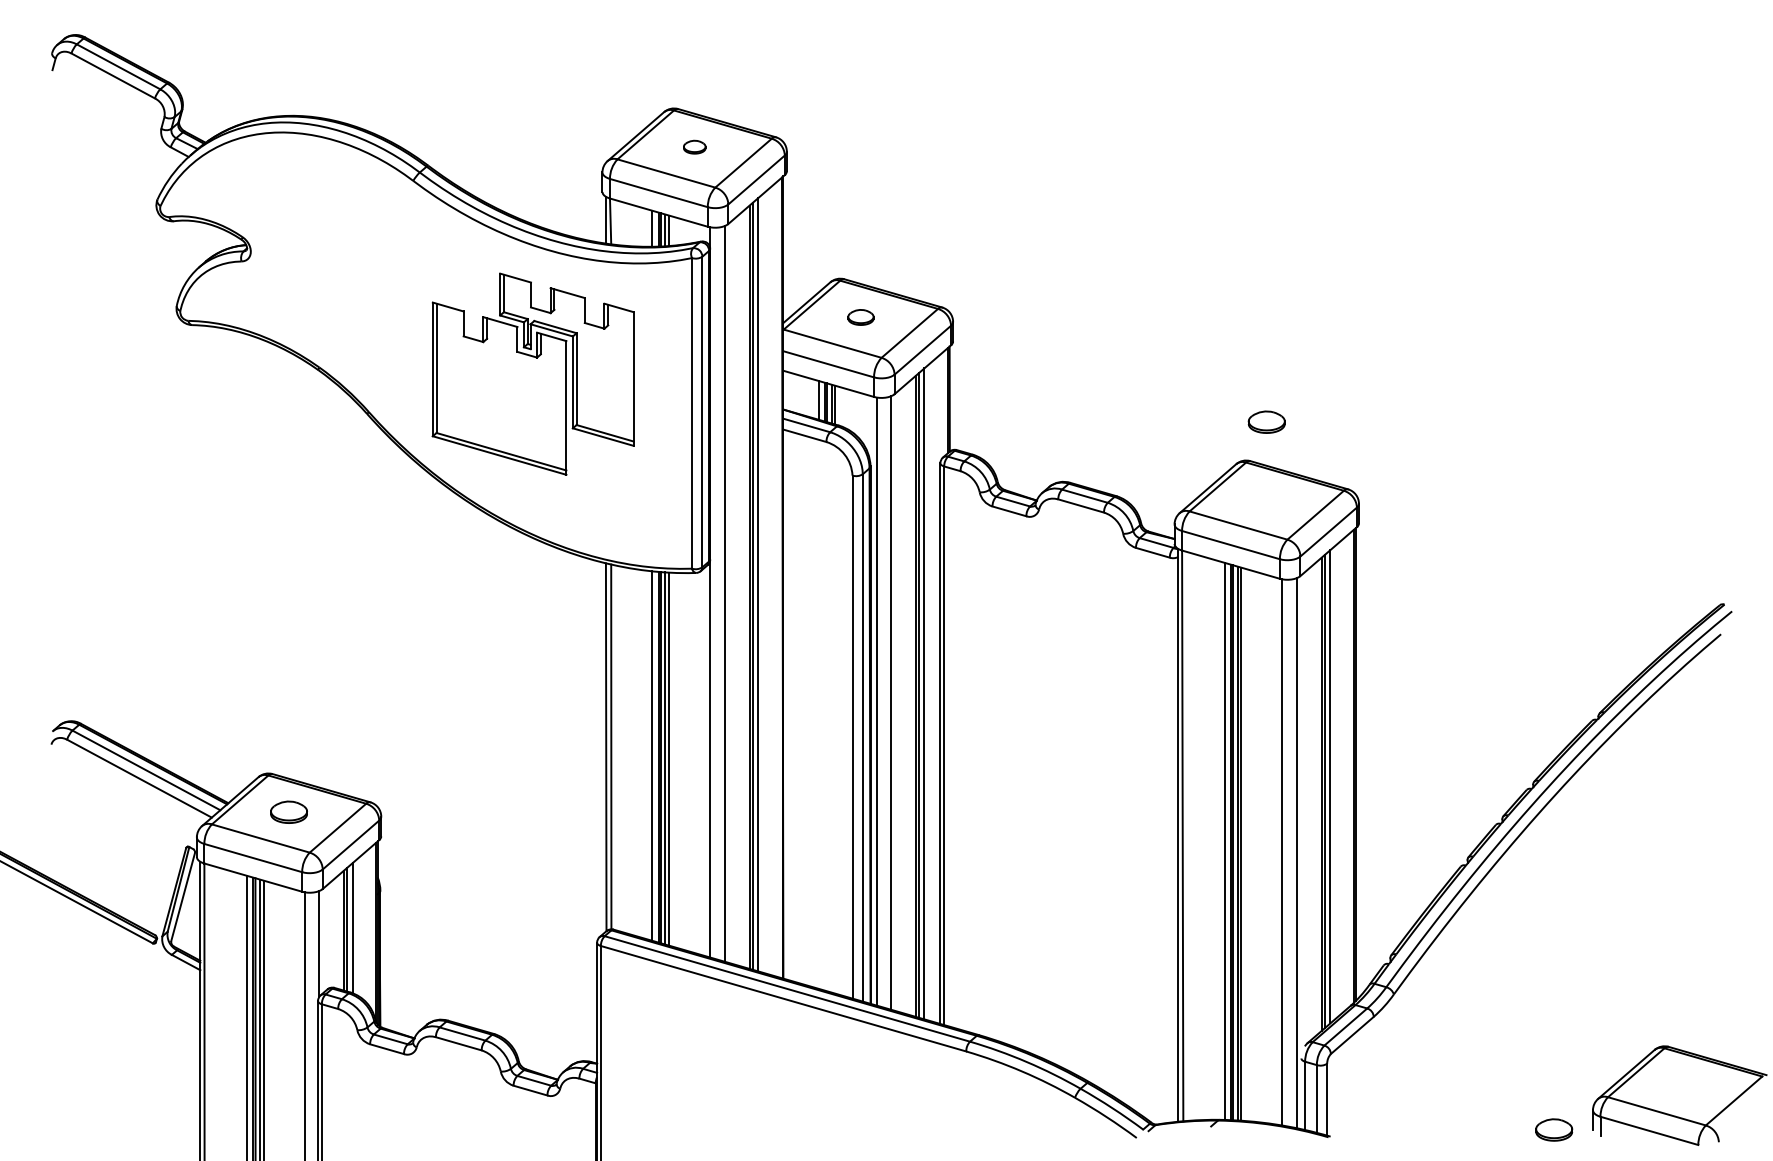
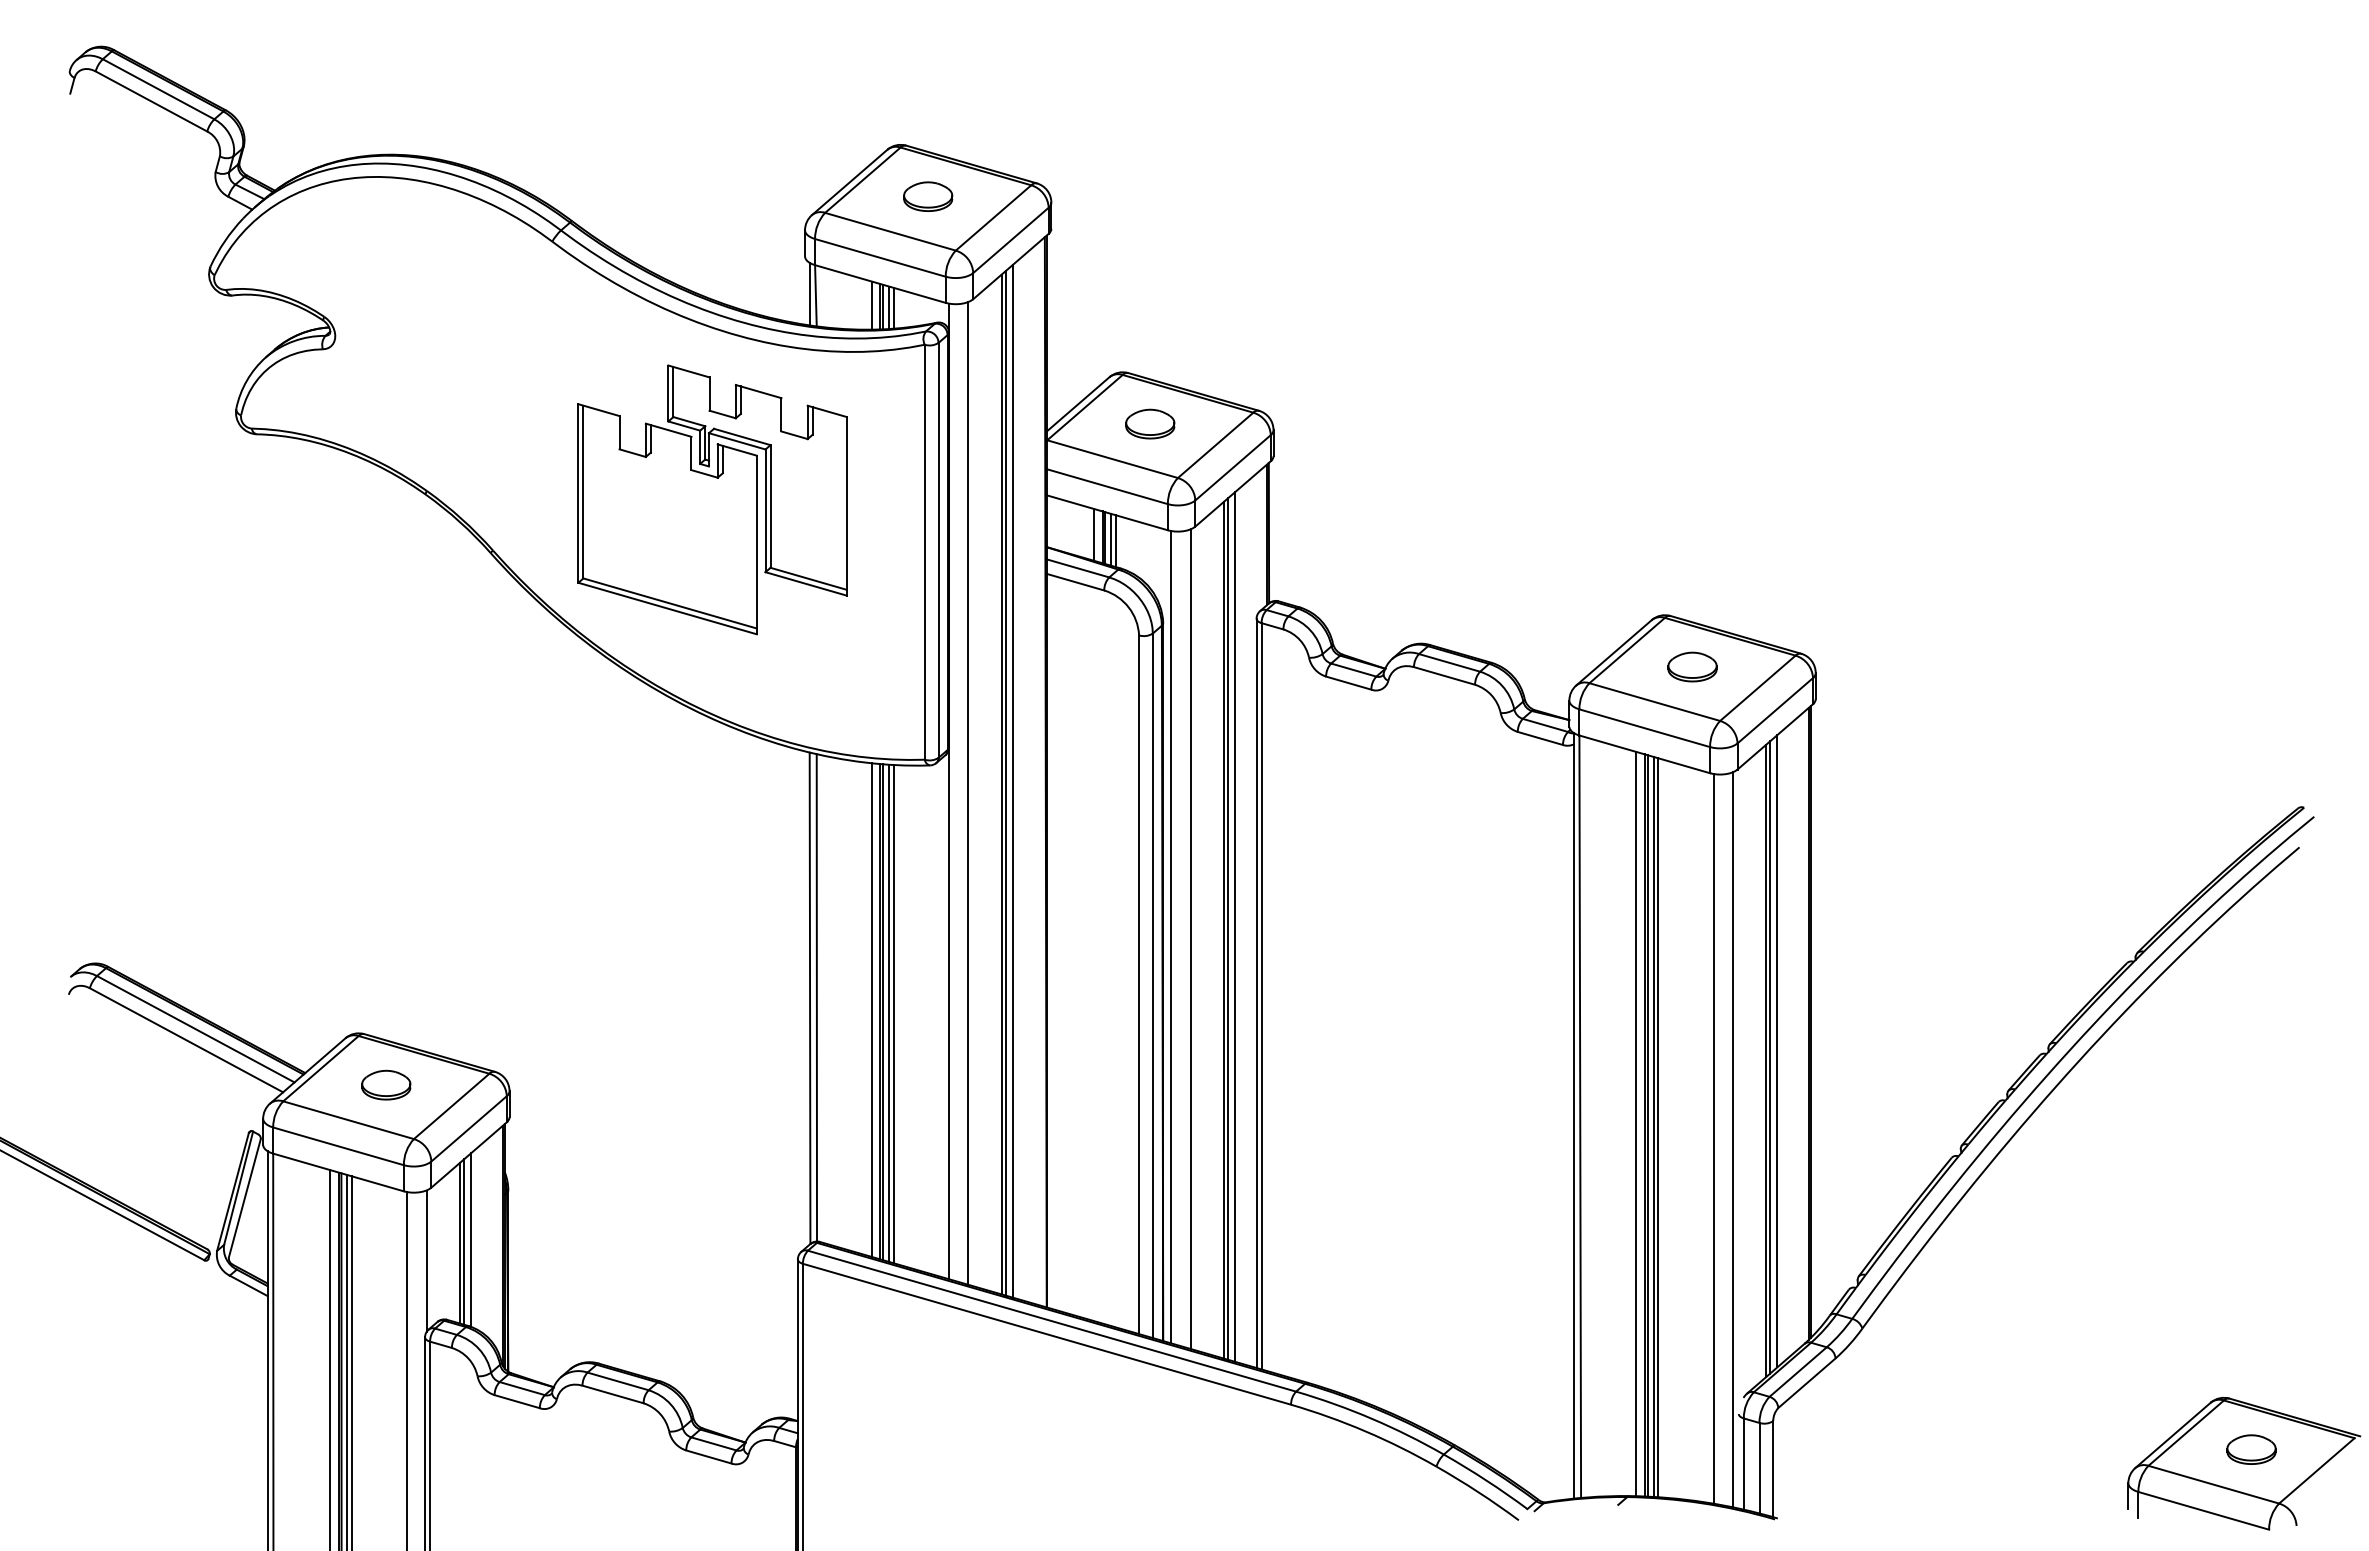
part: (694, 147) -> (928, 196), size x1.67
part: (861, 317) -> (1150, 423), size x1.43
part: (1266, 421) -> (1692, 666), moved
part: (1554, 1129) -> (2251, 1449), moved

